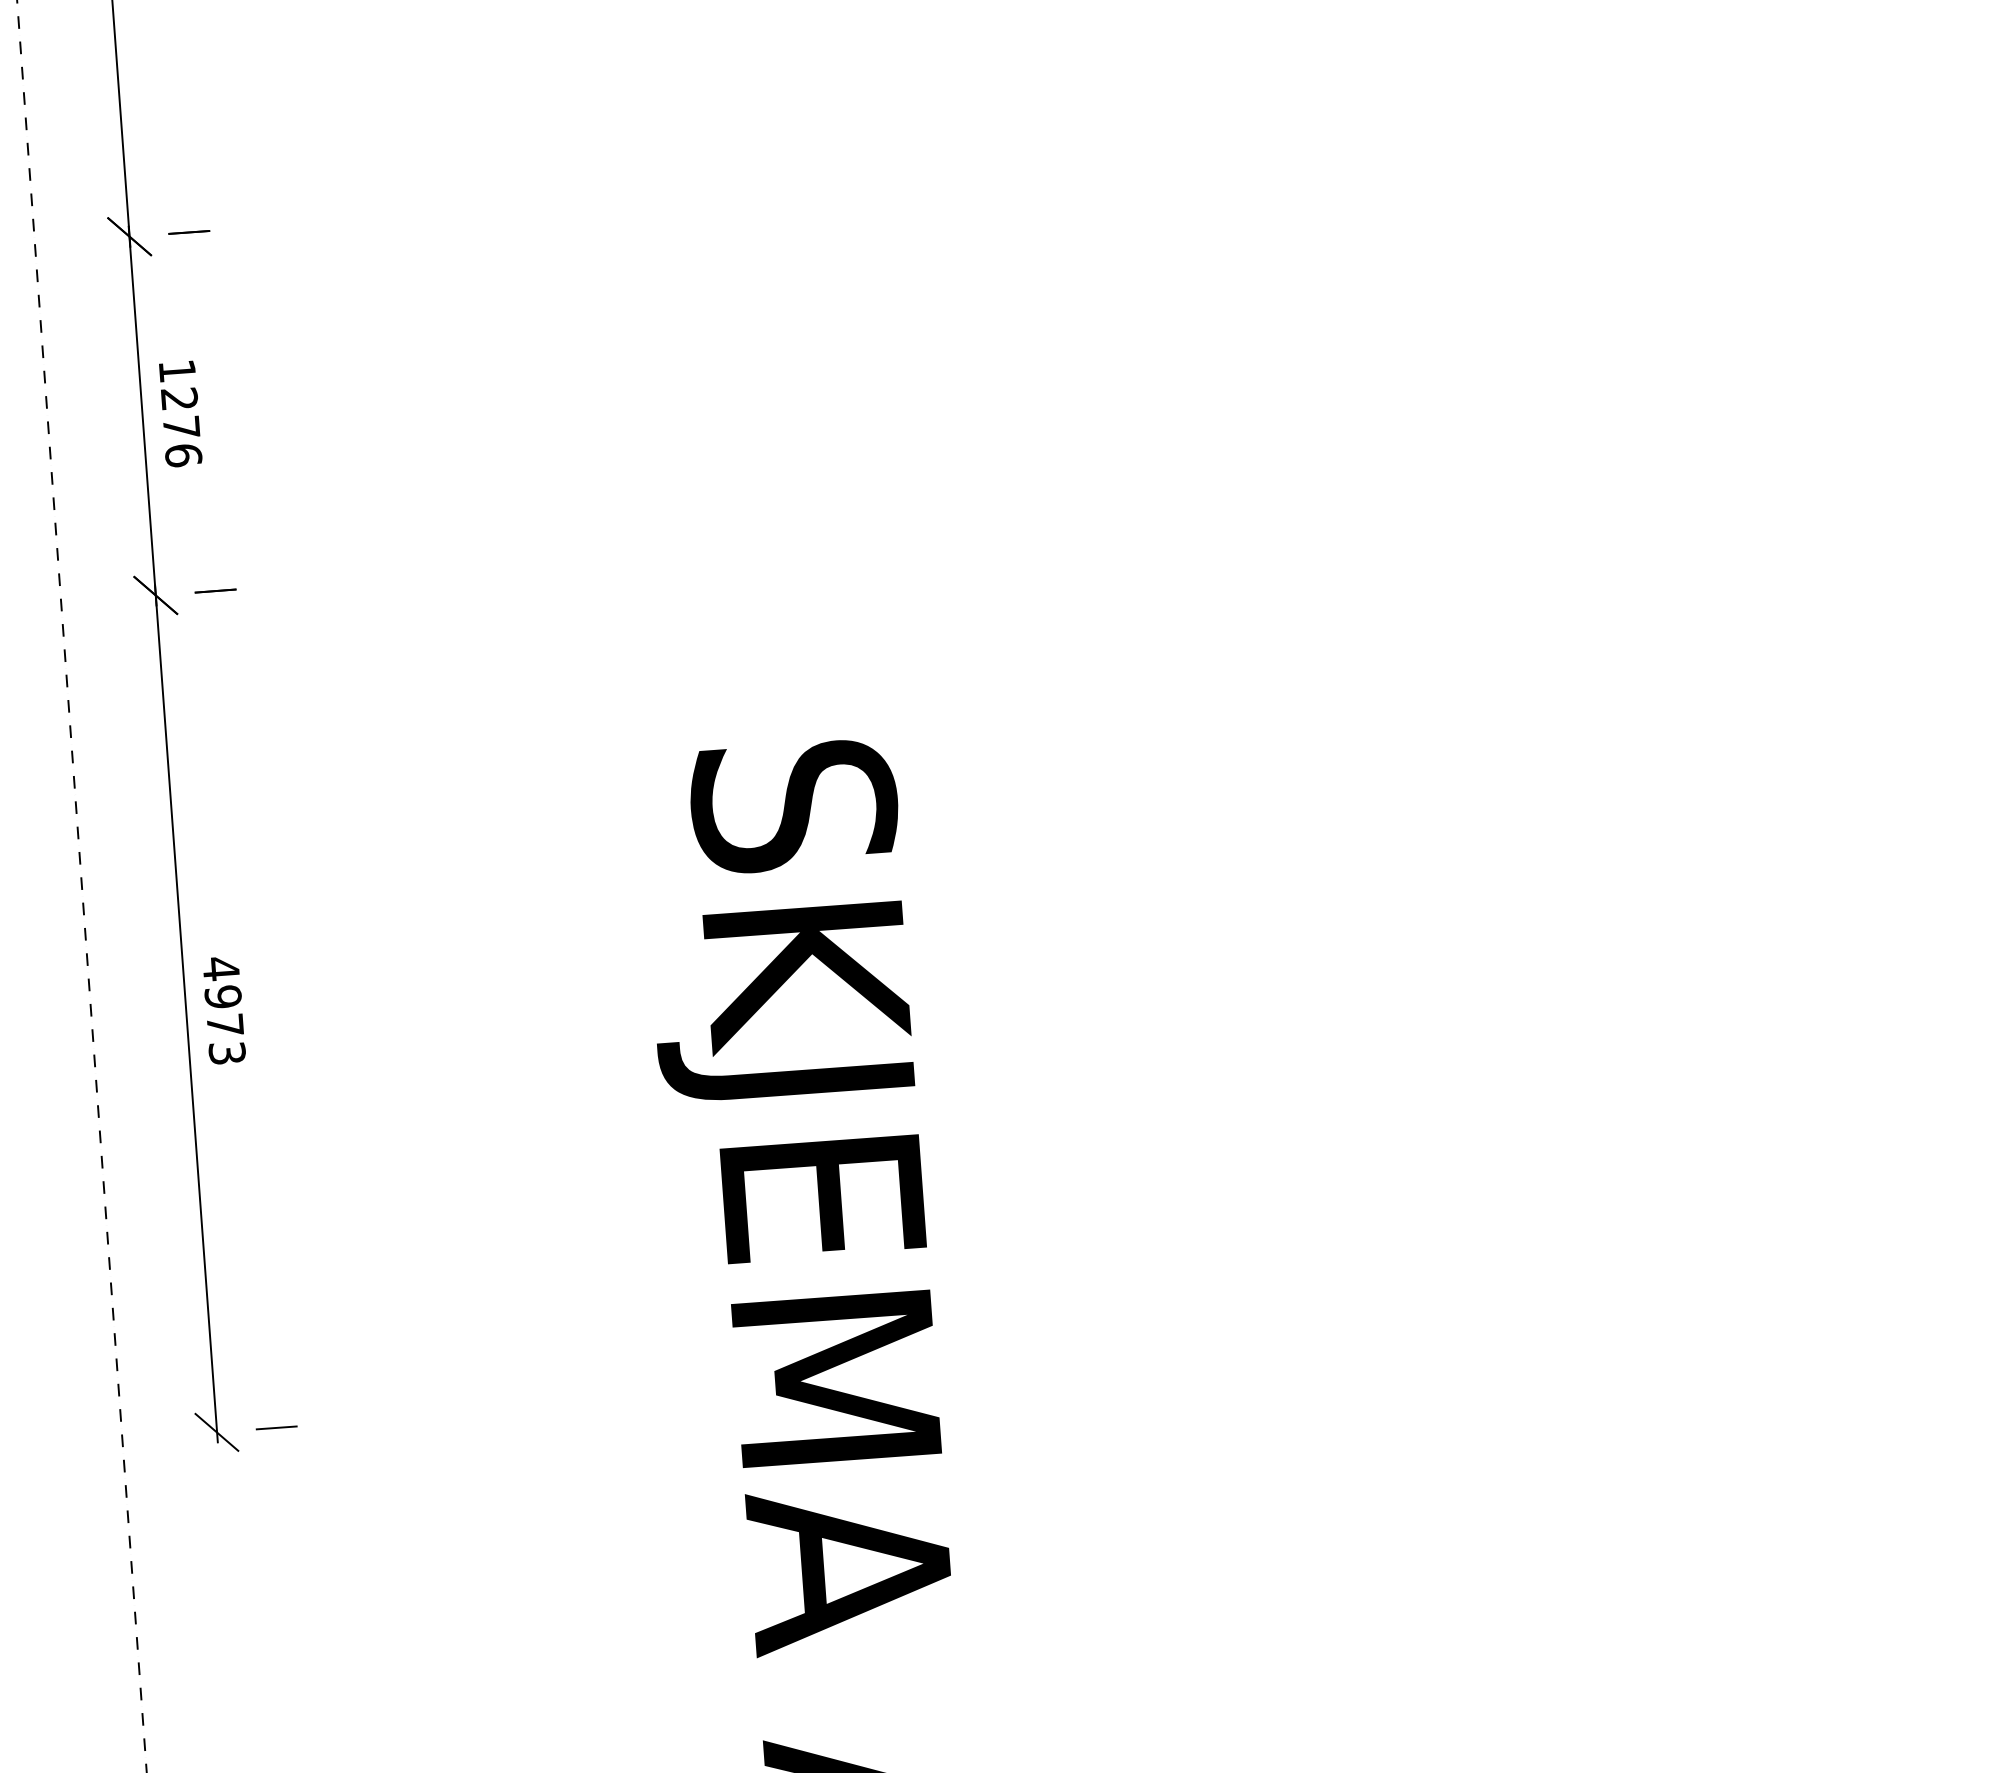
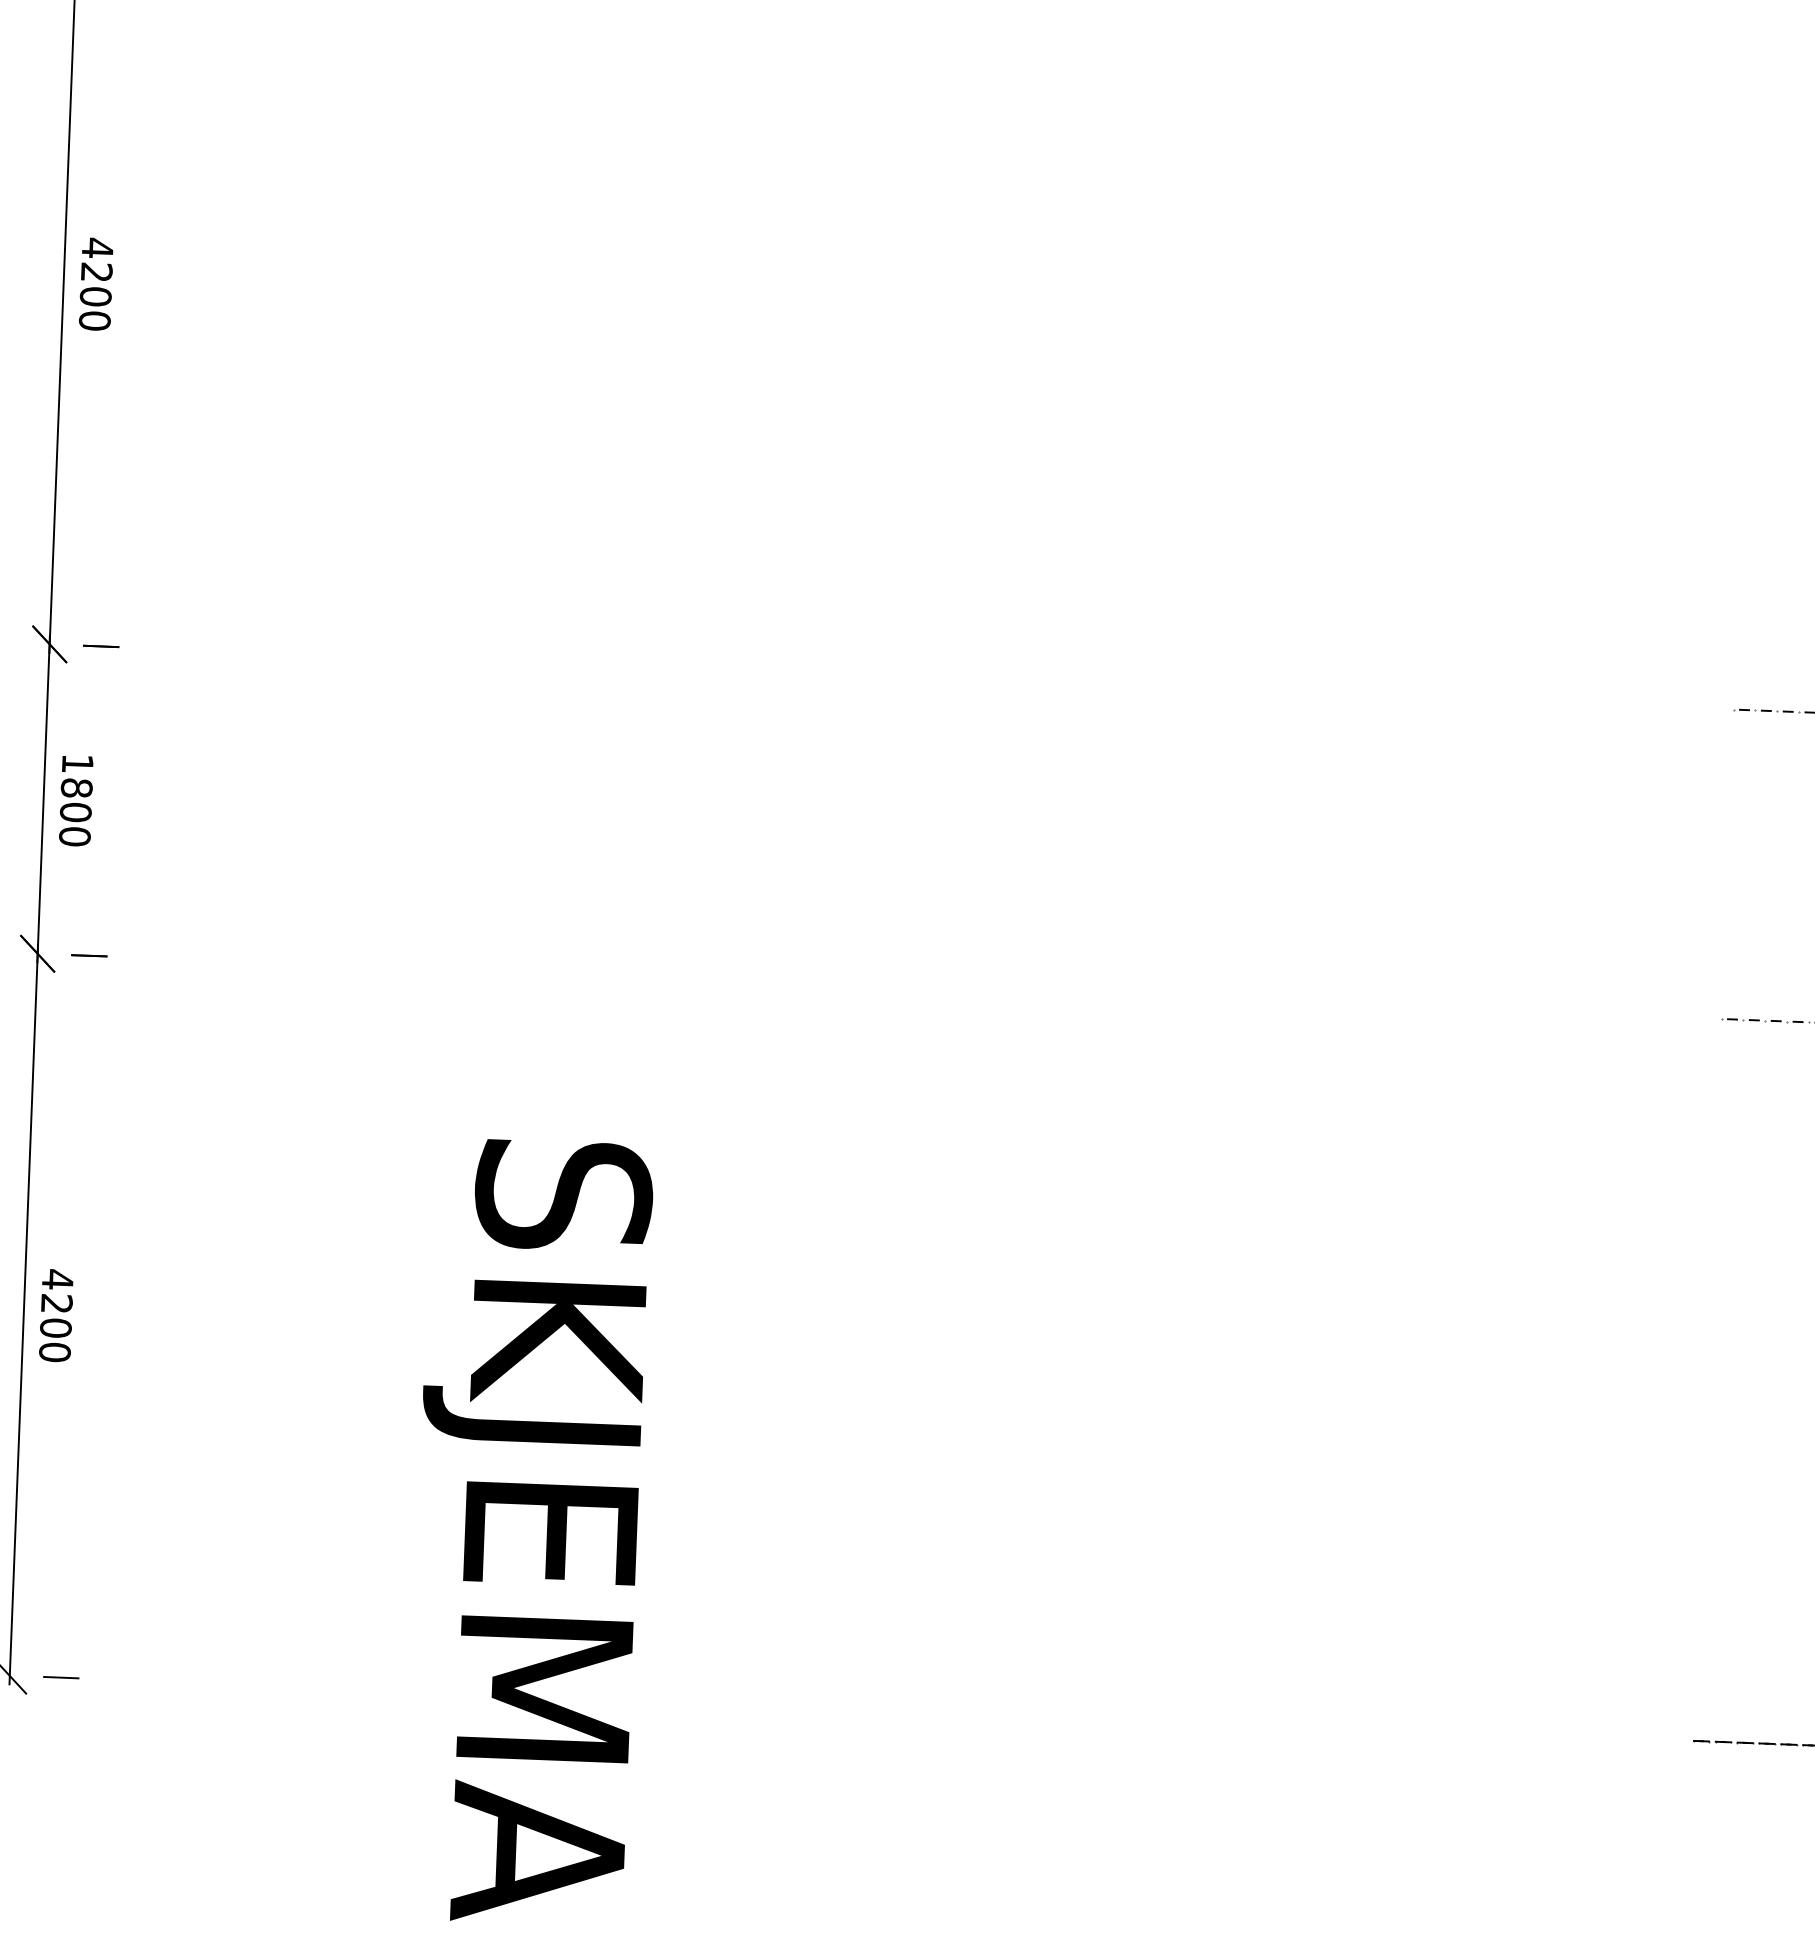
text: (181, 427) -> (75, 812), 1276 -> 1800
text: (224, 1025) -> (55, 1328), 4973 -> 4200

